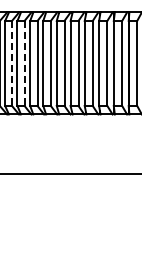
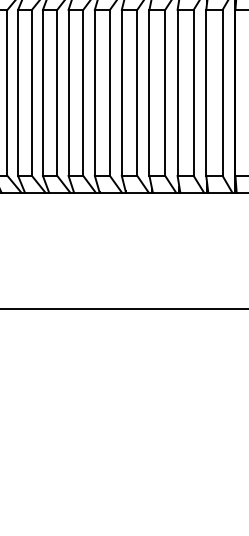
line: (12, 63) -> (8, 92), dashed -> solid
line: (24, 63) -> (31, 92), dashed -> solid

